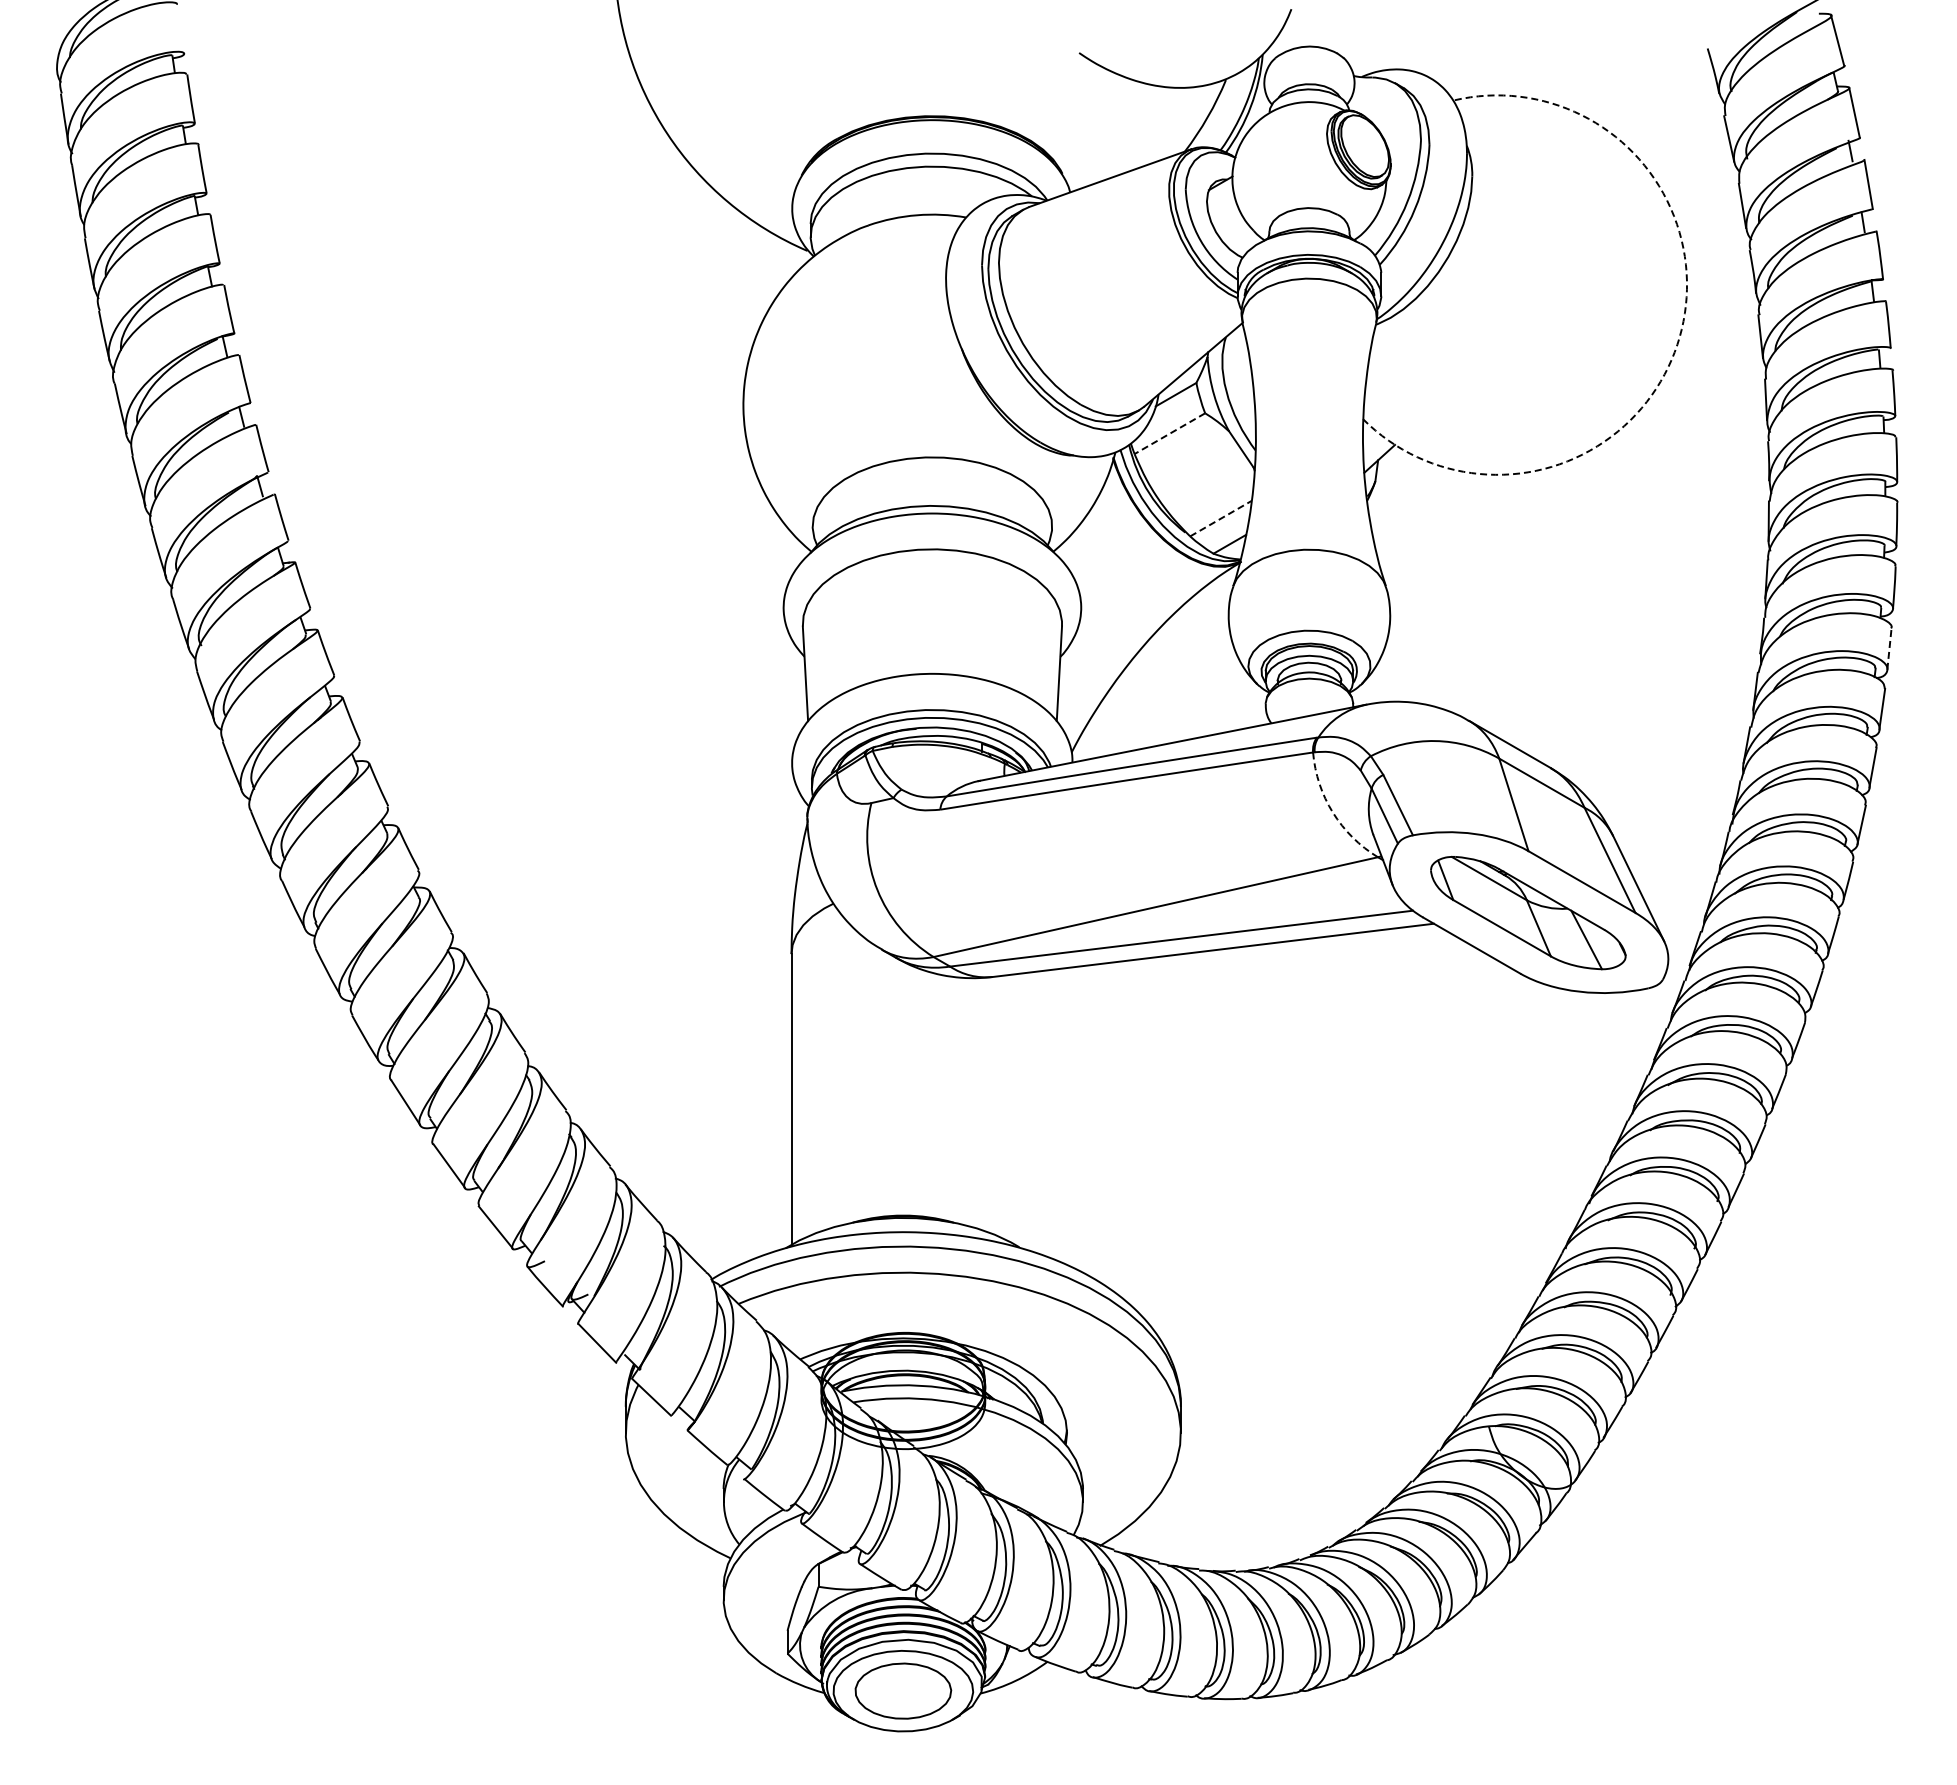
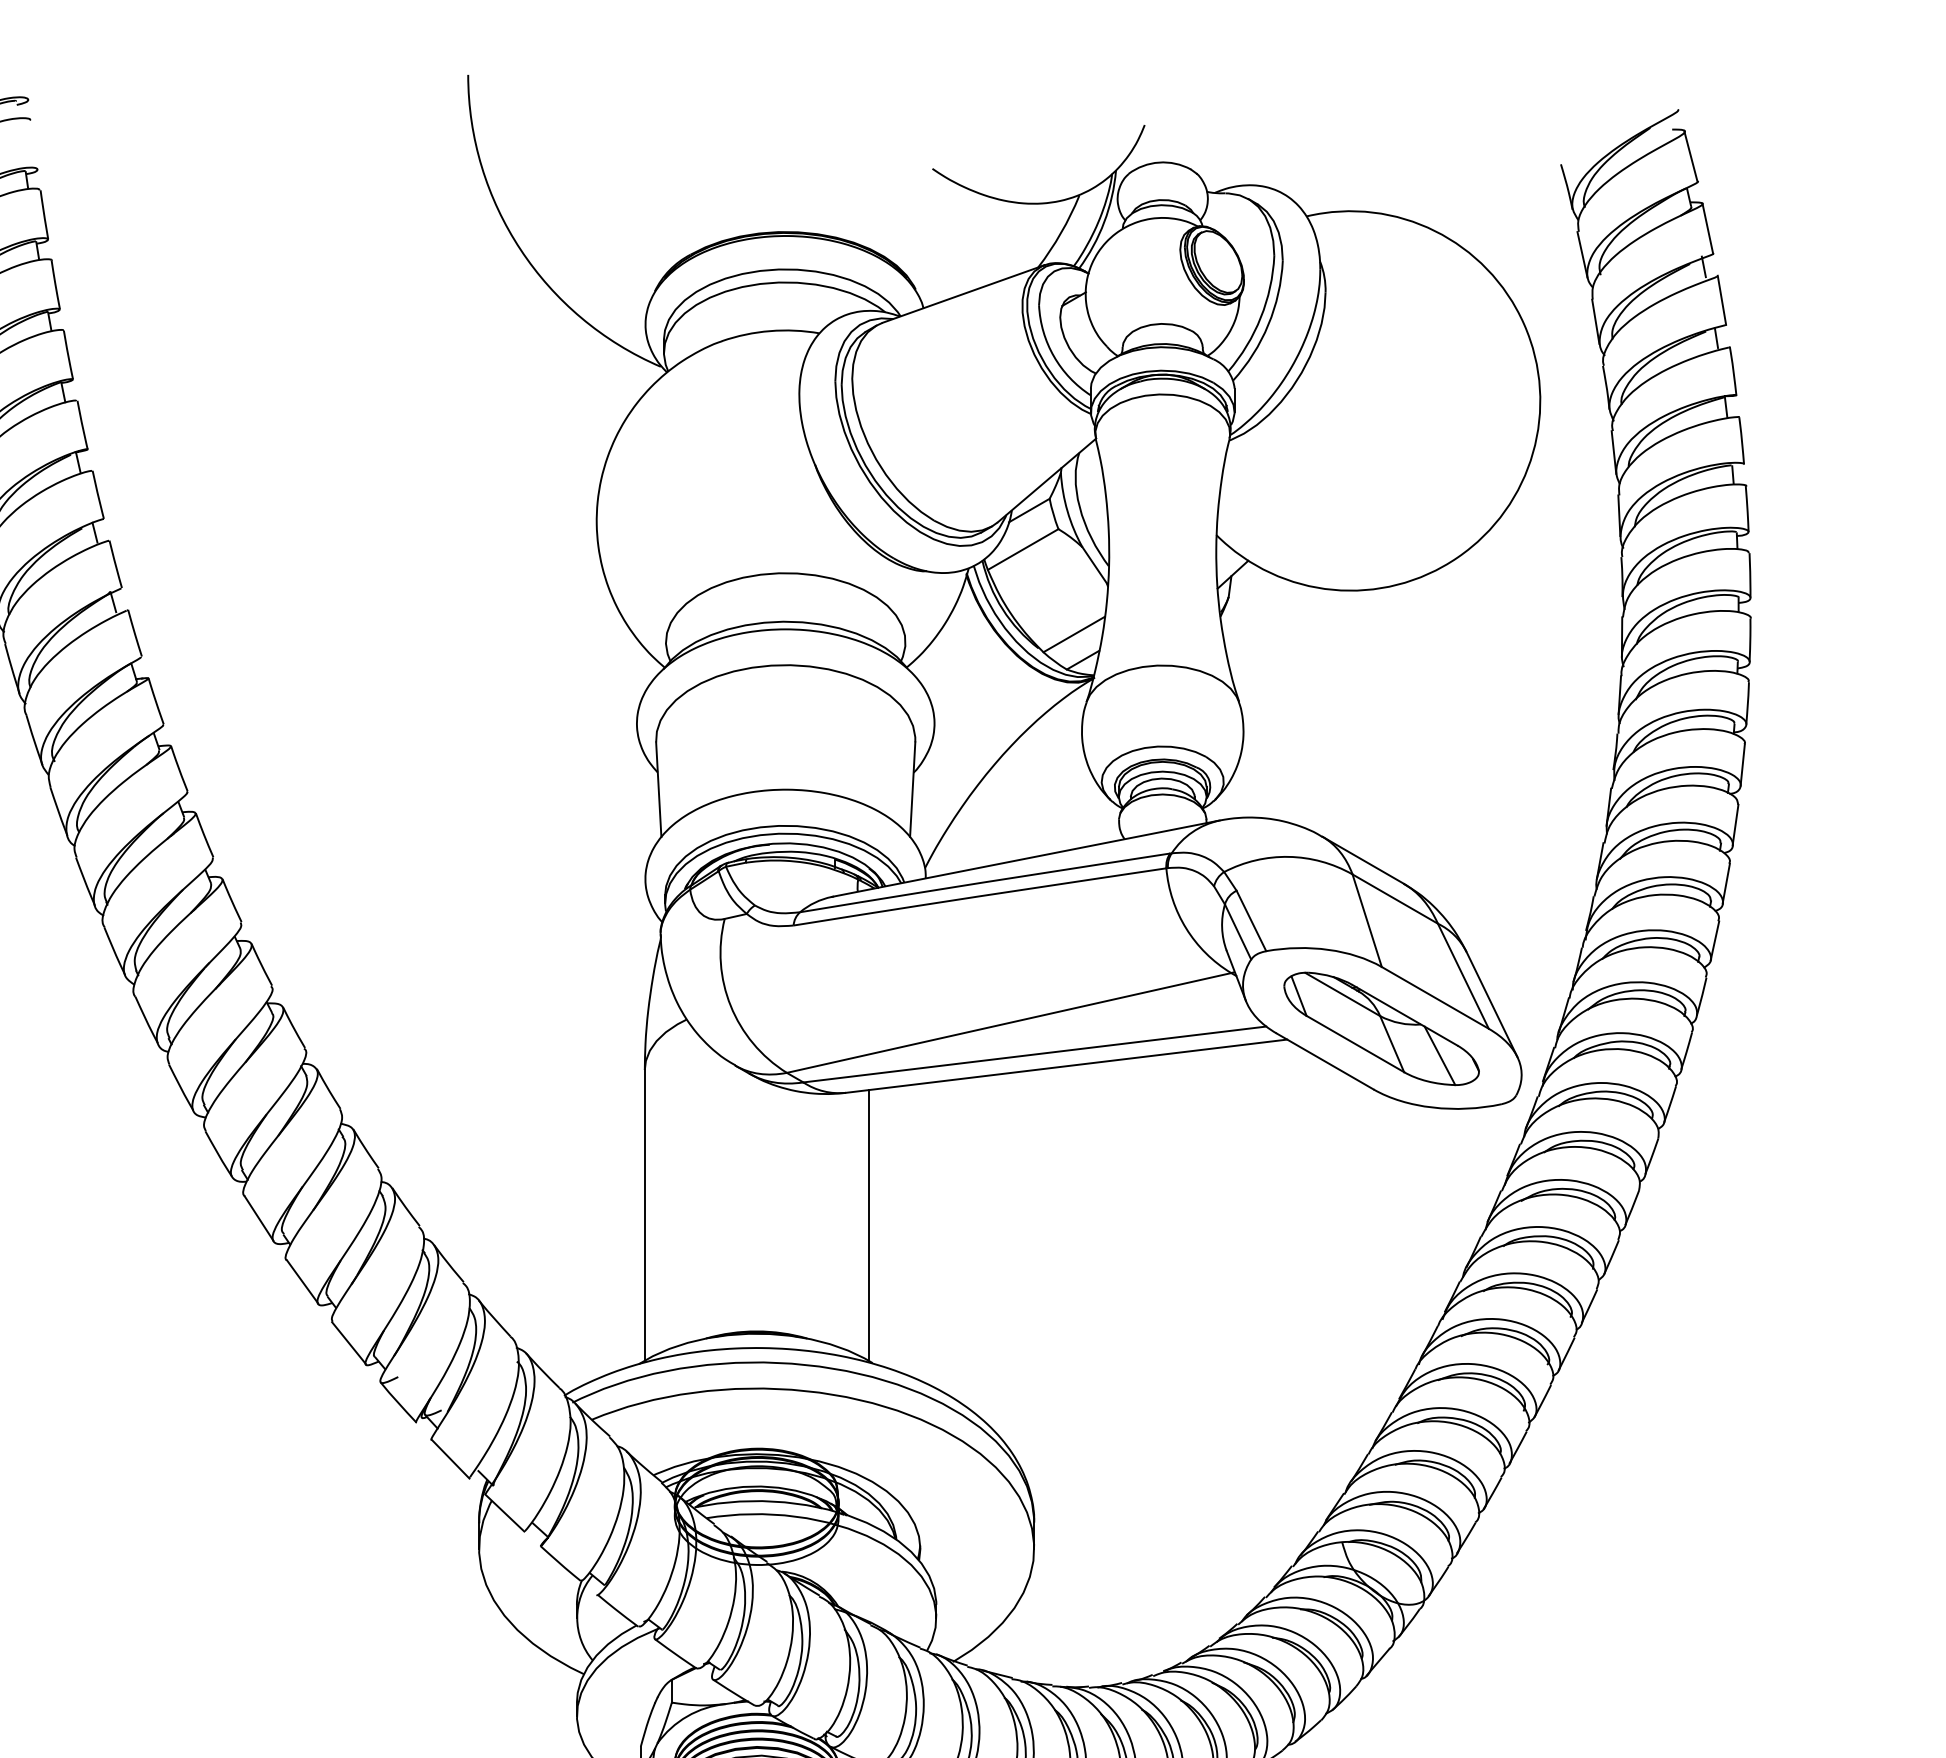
arc: (1679, 337) -> (1532, 453), dashed -> solid
line: (1169, 433) -> (1022, 549), dashed -> solid
line: (1221, 518) -> (1074, 634), dashed -> solid
line: (1889, 649) -> (1742, 765), dashed -> solid
arc: (1332, 812) -> (1185, 928), dashed -> solid
line: (1015, 1109) -> (868, 1225), added

